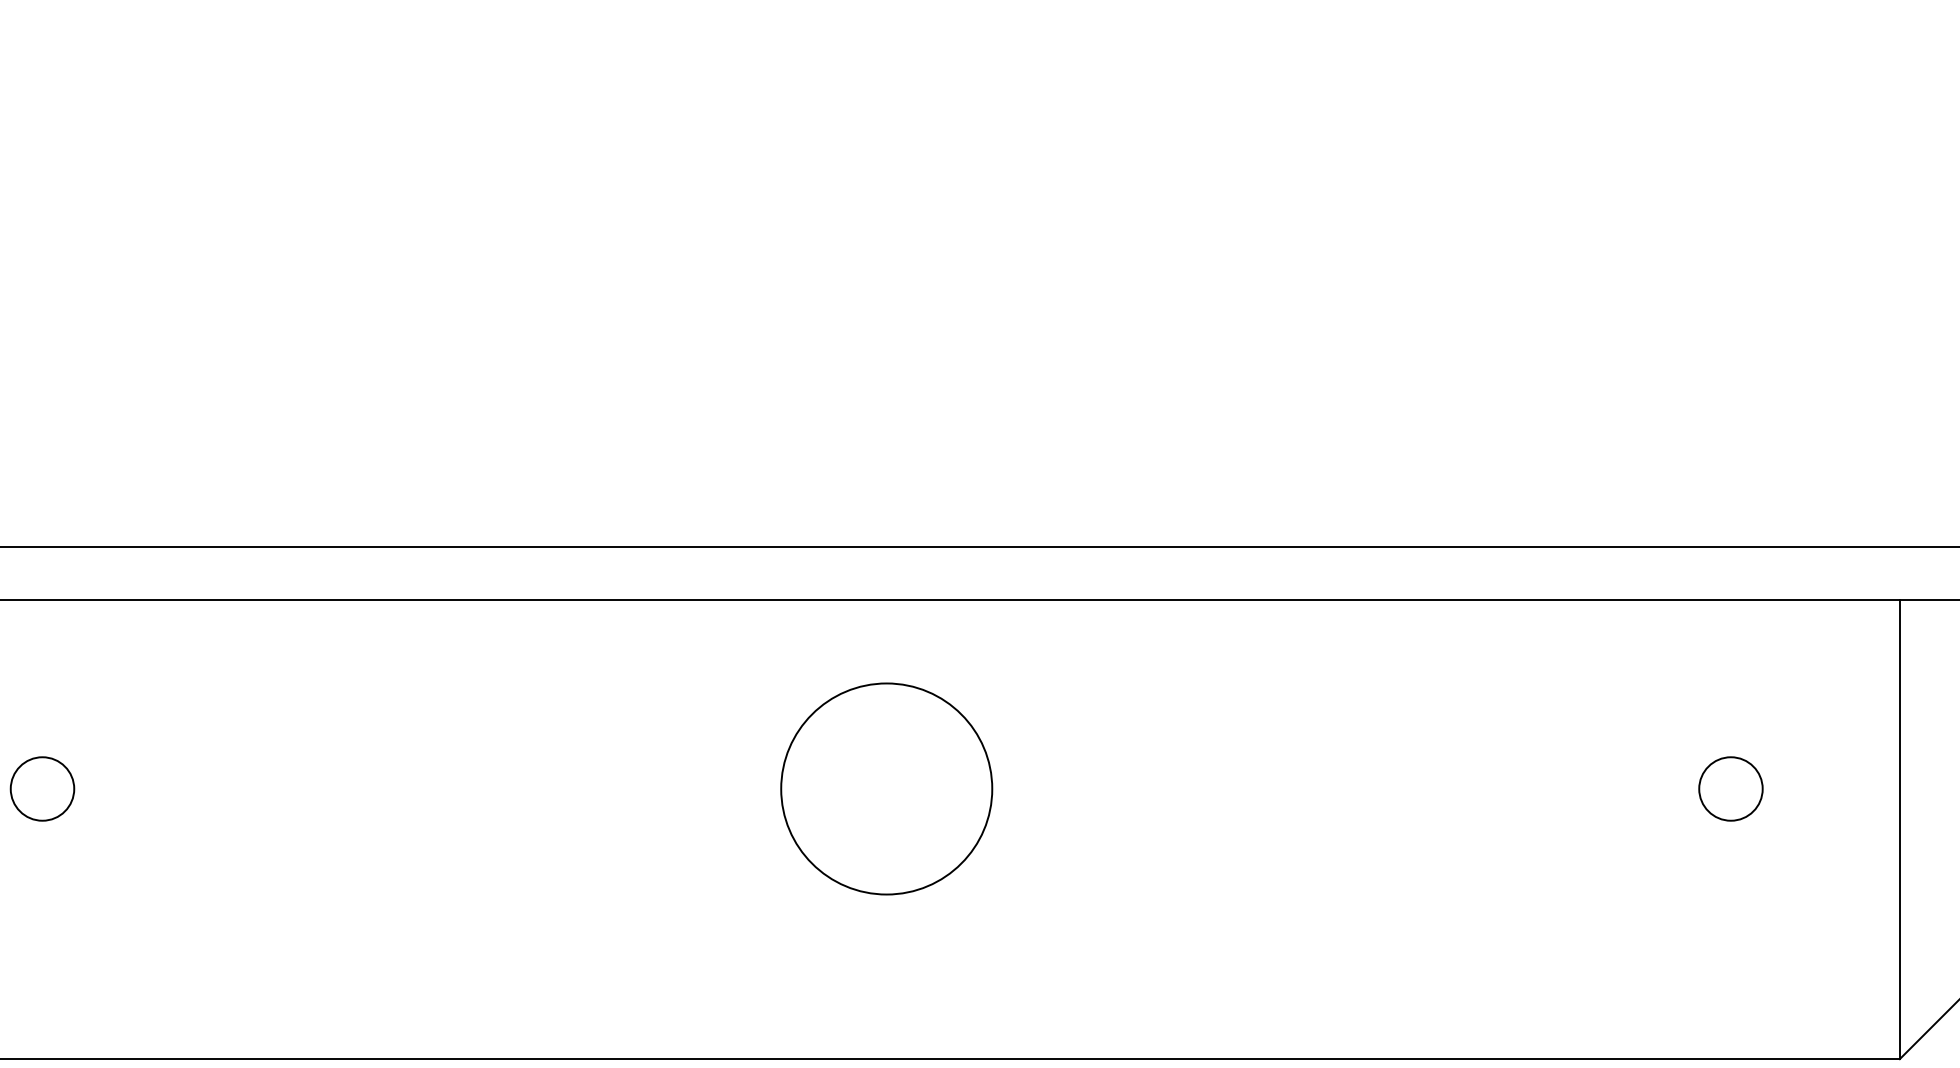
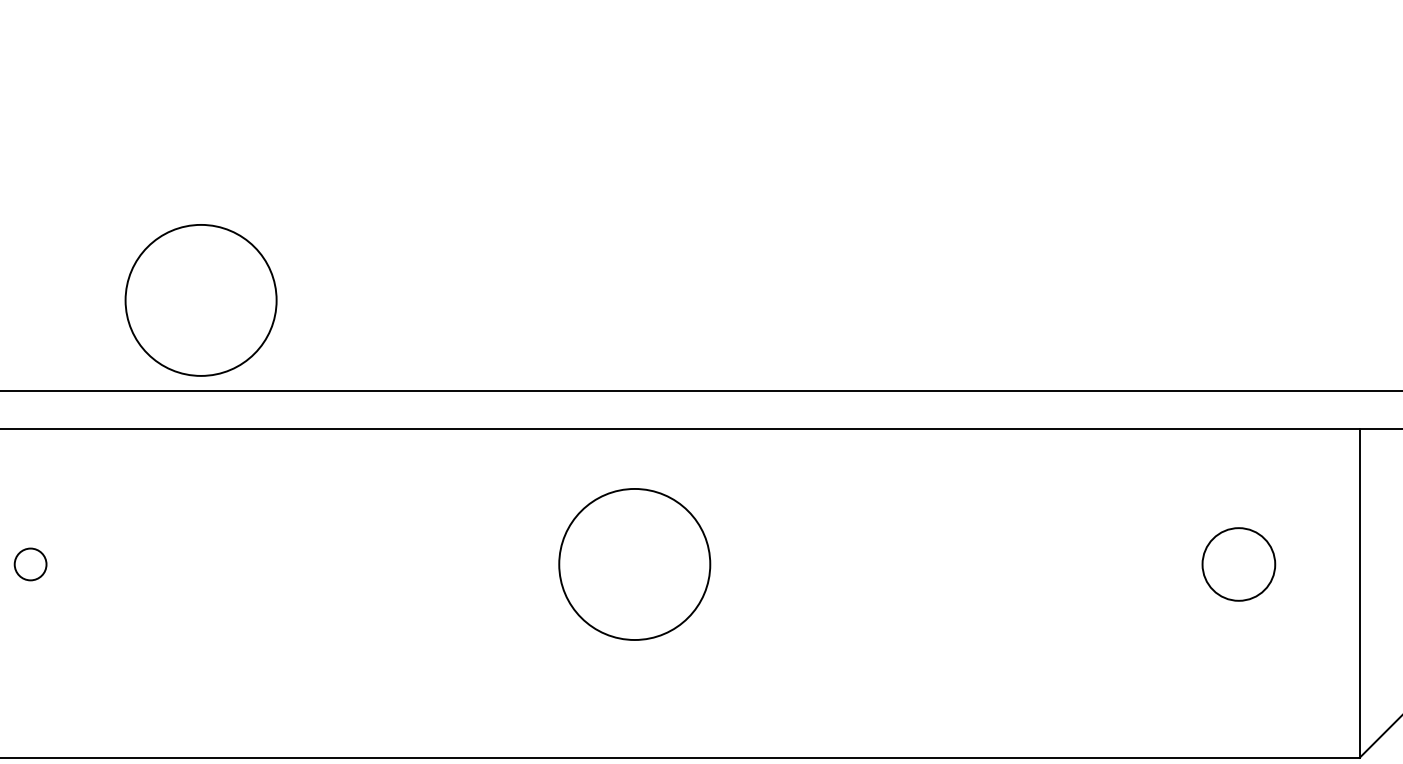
circle: (280, 419) -> (200, 300), added
circle: (42, 788) -> (30, 564), size x0.7
circle: (1730, 788) -> (1238, 564), size x1.6

